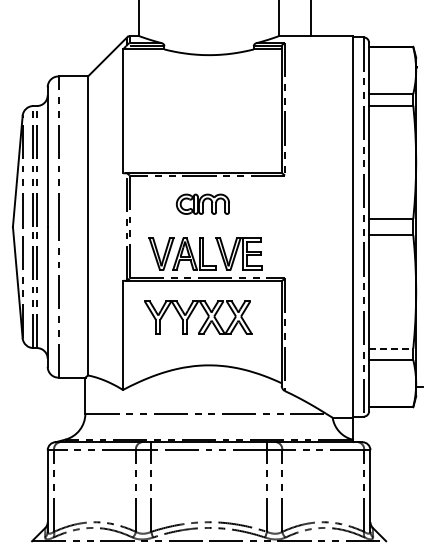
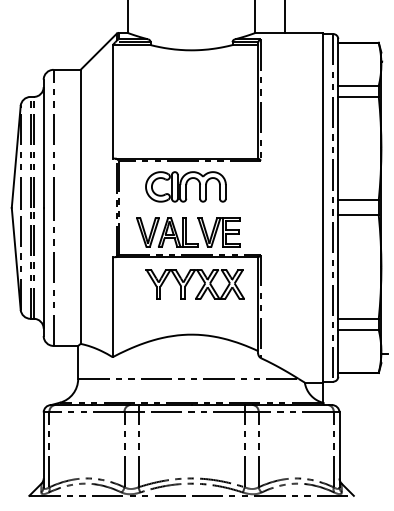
part: (202, 204) -> (185, 187), size x1.67
part: (204, 321) -> (201, 288), moved
line: (391, 348) -> (358, 319), dashed -> solid

